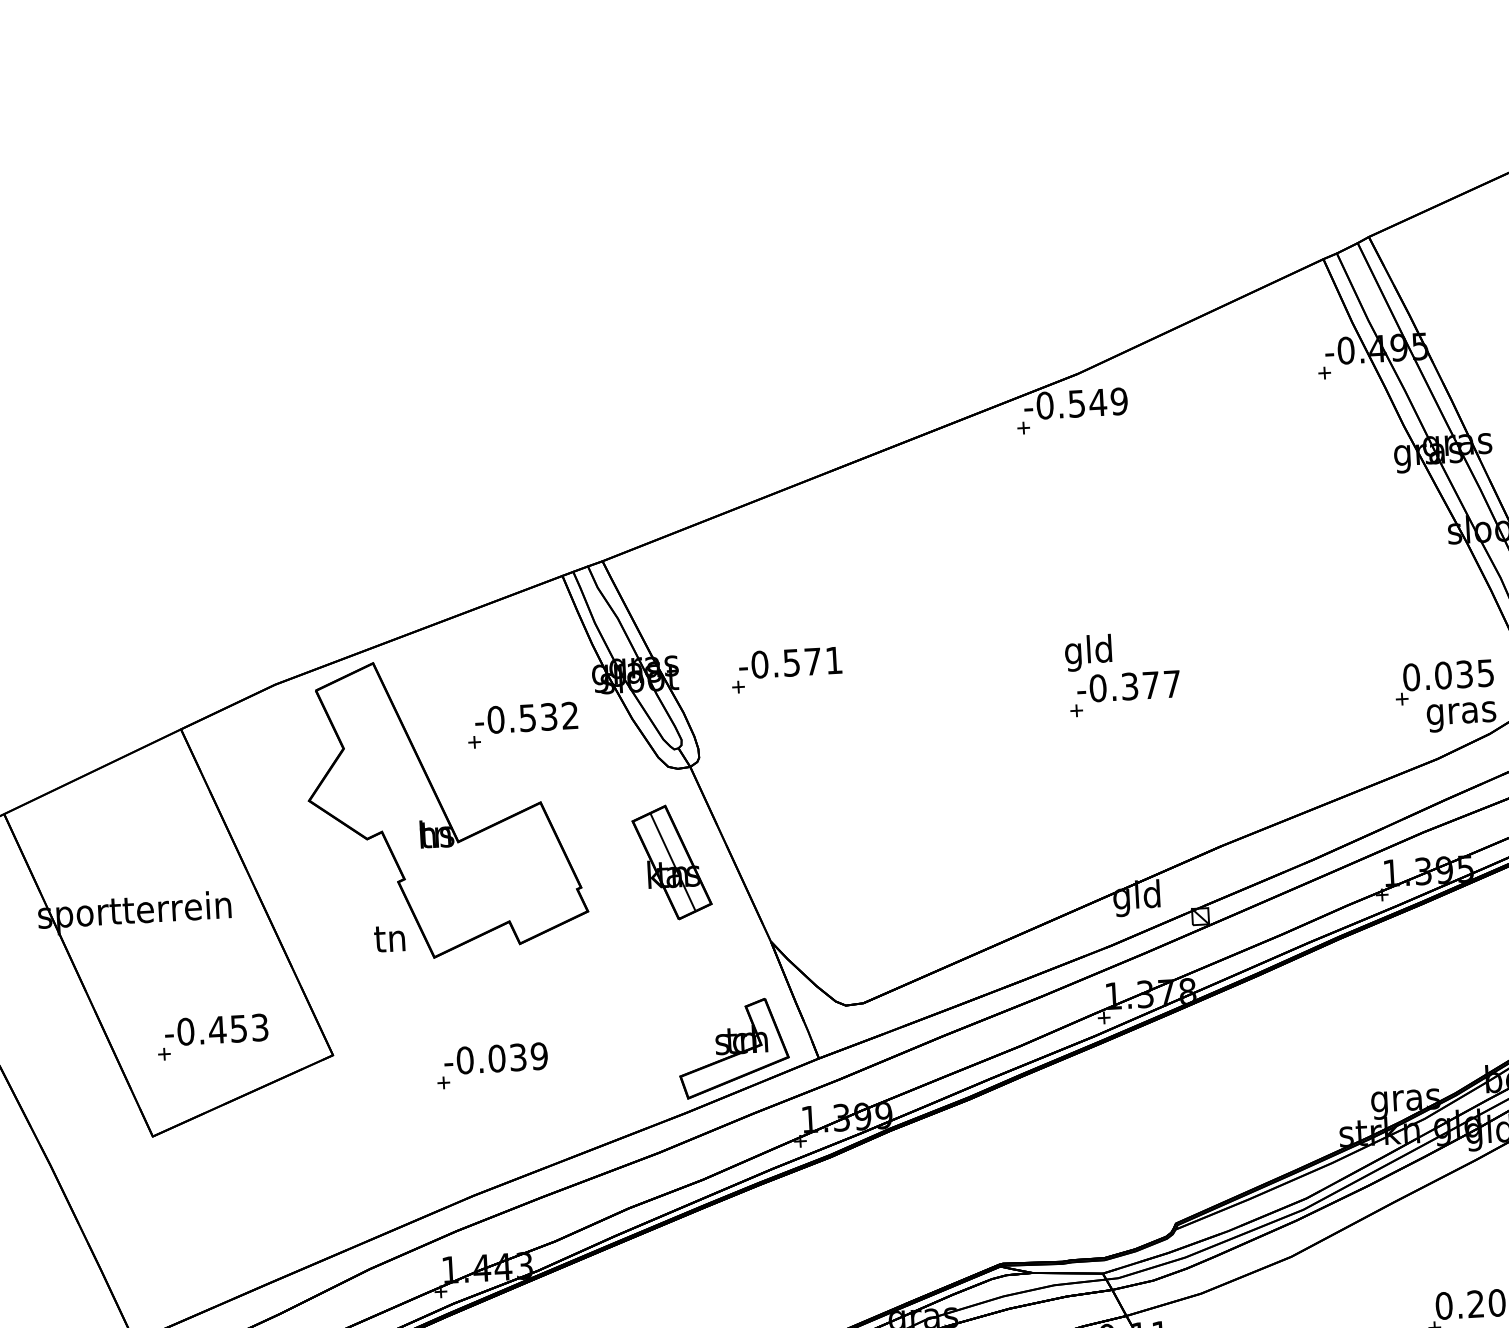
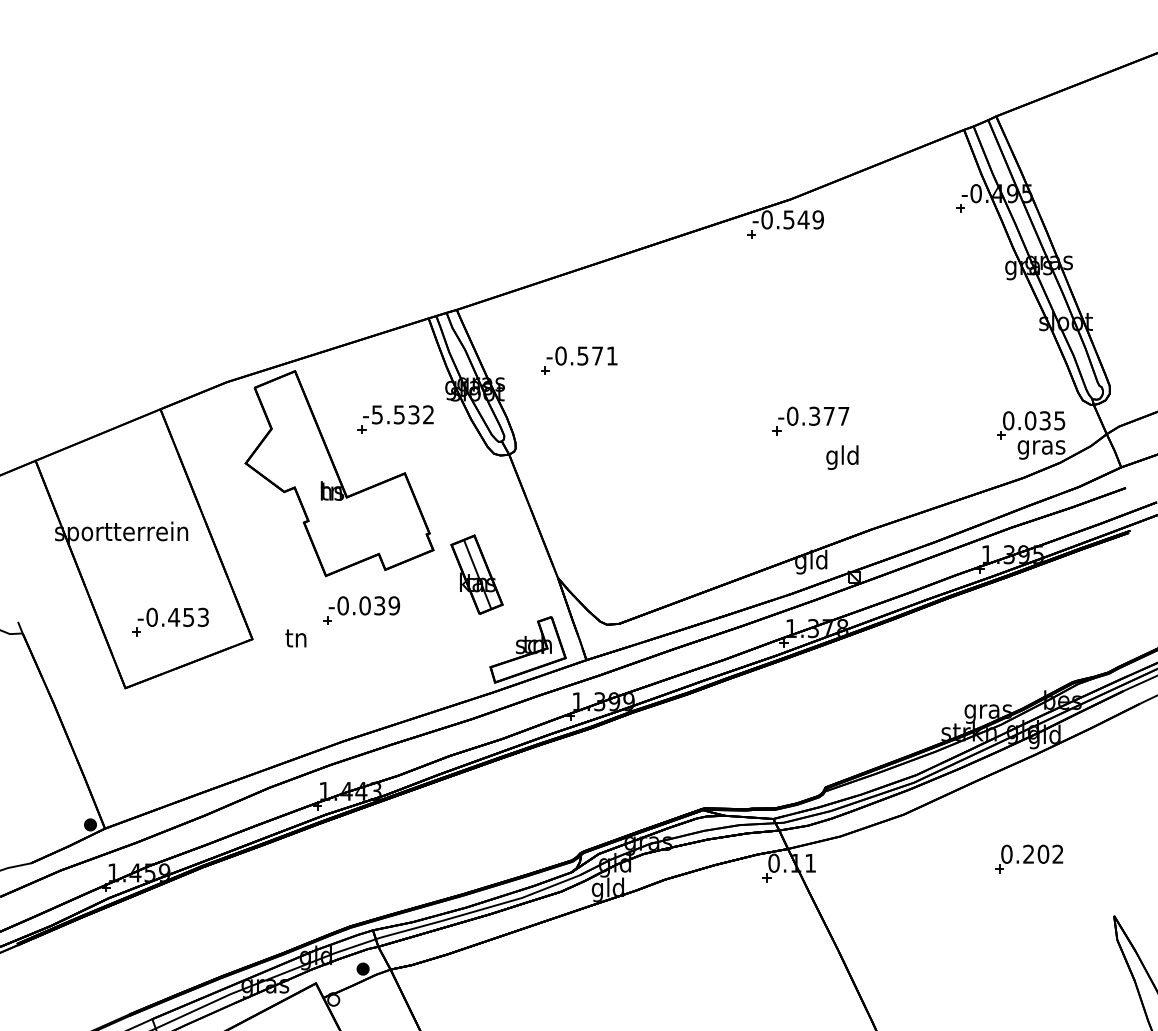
text: (1088, 652) -> (842, 457), moved
part: (787, 669) -> (579, 360), moved
text: (496, 719) -> (377, 414), -0.532 -> -5.532
part: (671, 862) -> (476, 574), moved
text: (389, 939) -> (295, 638), moved
part: (492, 1065) -> (361, 610), moved

